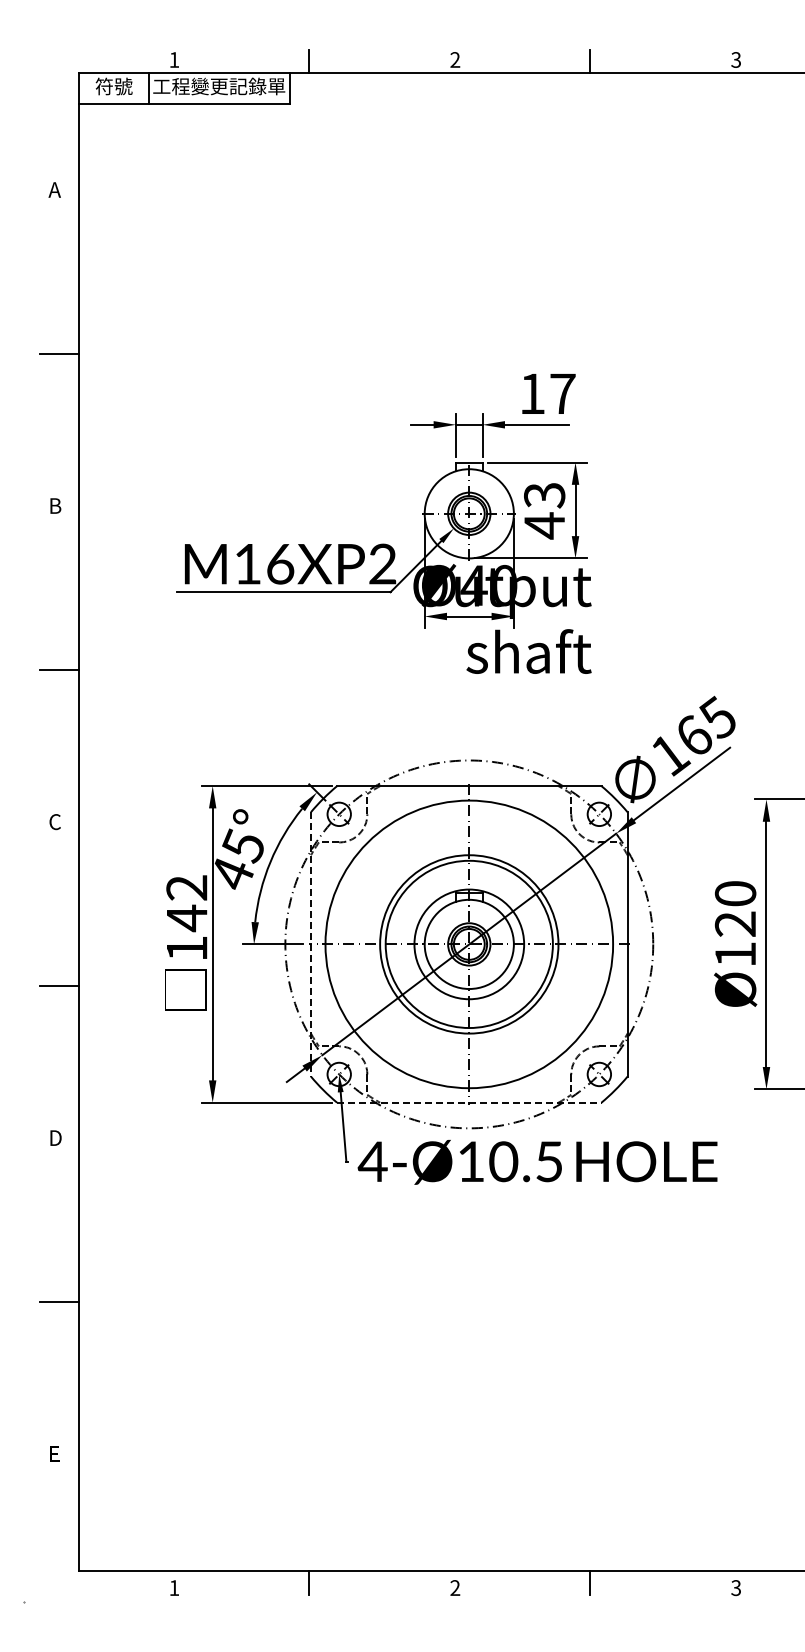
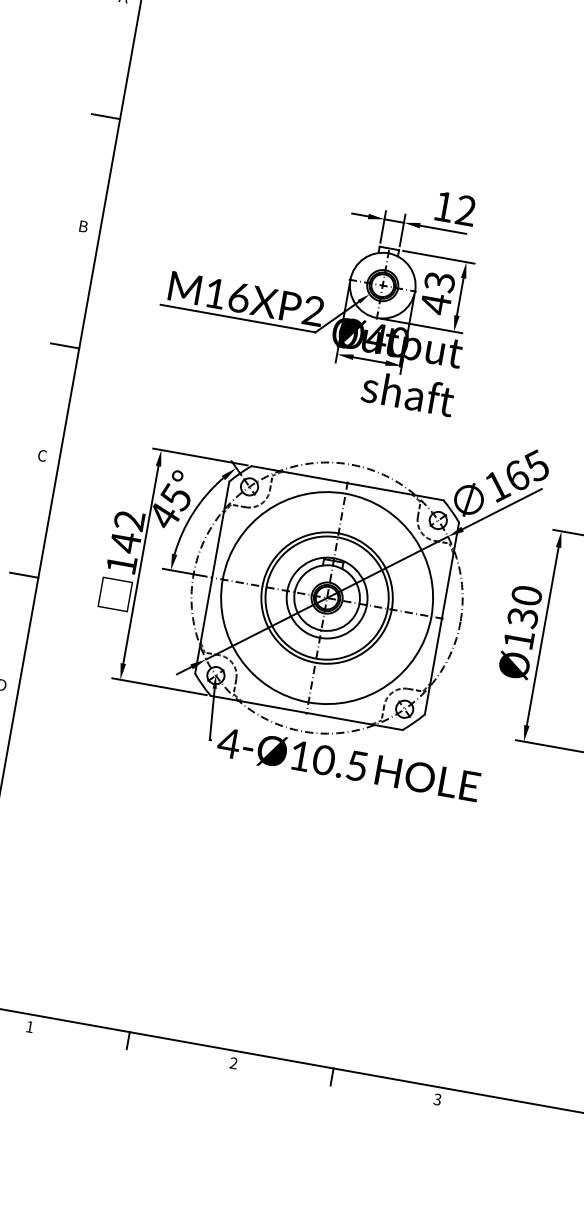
text: (562, 393) -> (465, 210), 17 -> 12
text: (735, 924) -> (522, 618), Ø120 -> Ø130
line: (311, 944) -> (212, 577), dashed -> solid
line: (469, 1102) -> (306, 712), dashed -> solid

